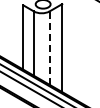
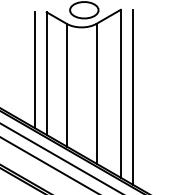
line: (17, 35) -> (35, 69), added
line: (49, 48) -> (96, 94), dashed -> solid
line: (68, 49) -> (132, 96), added

